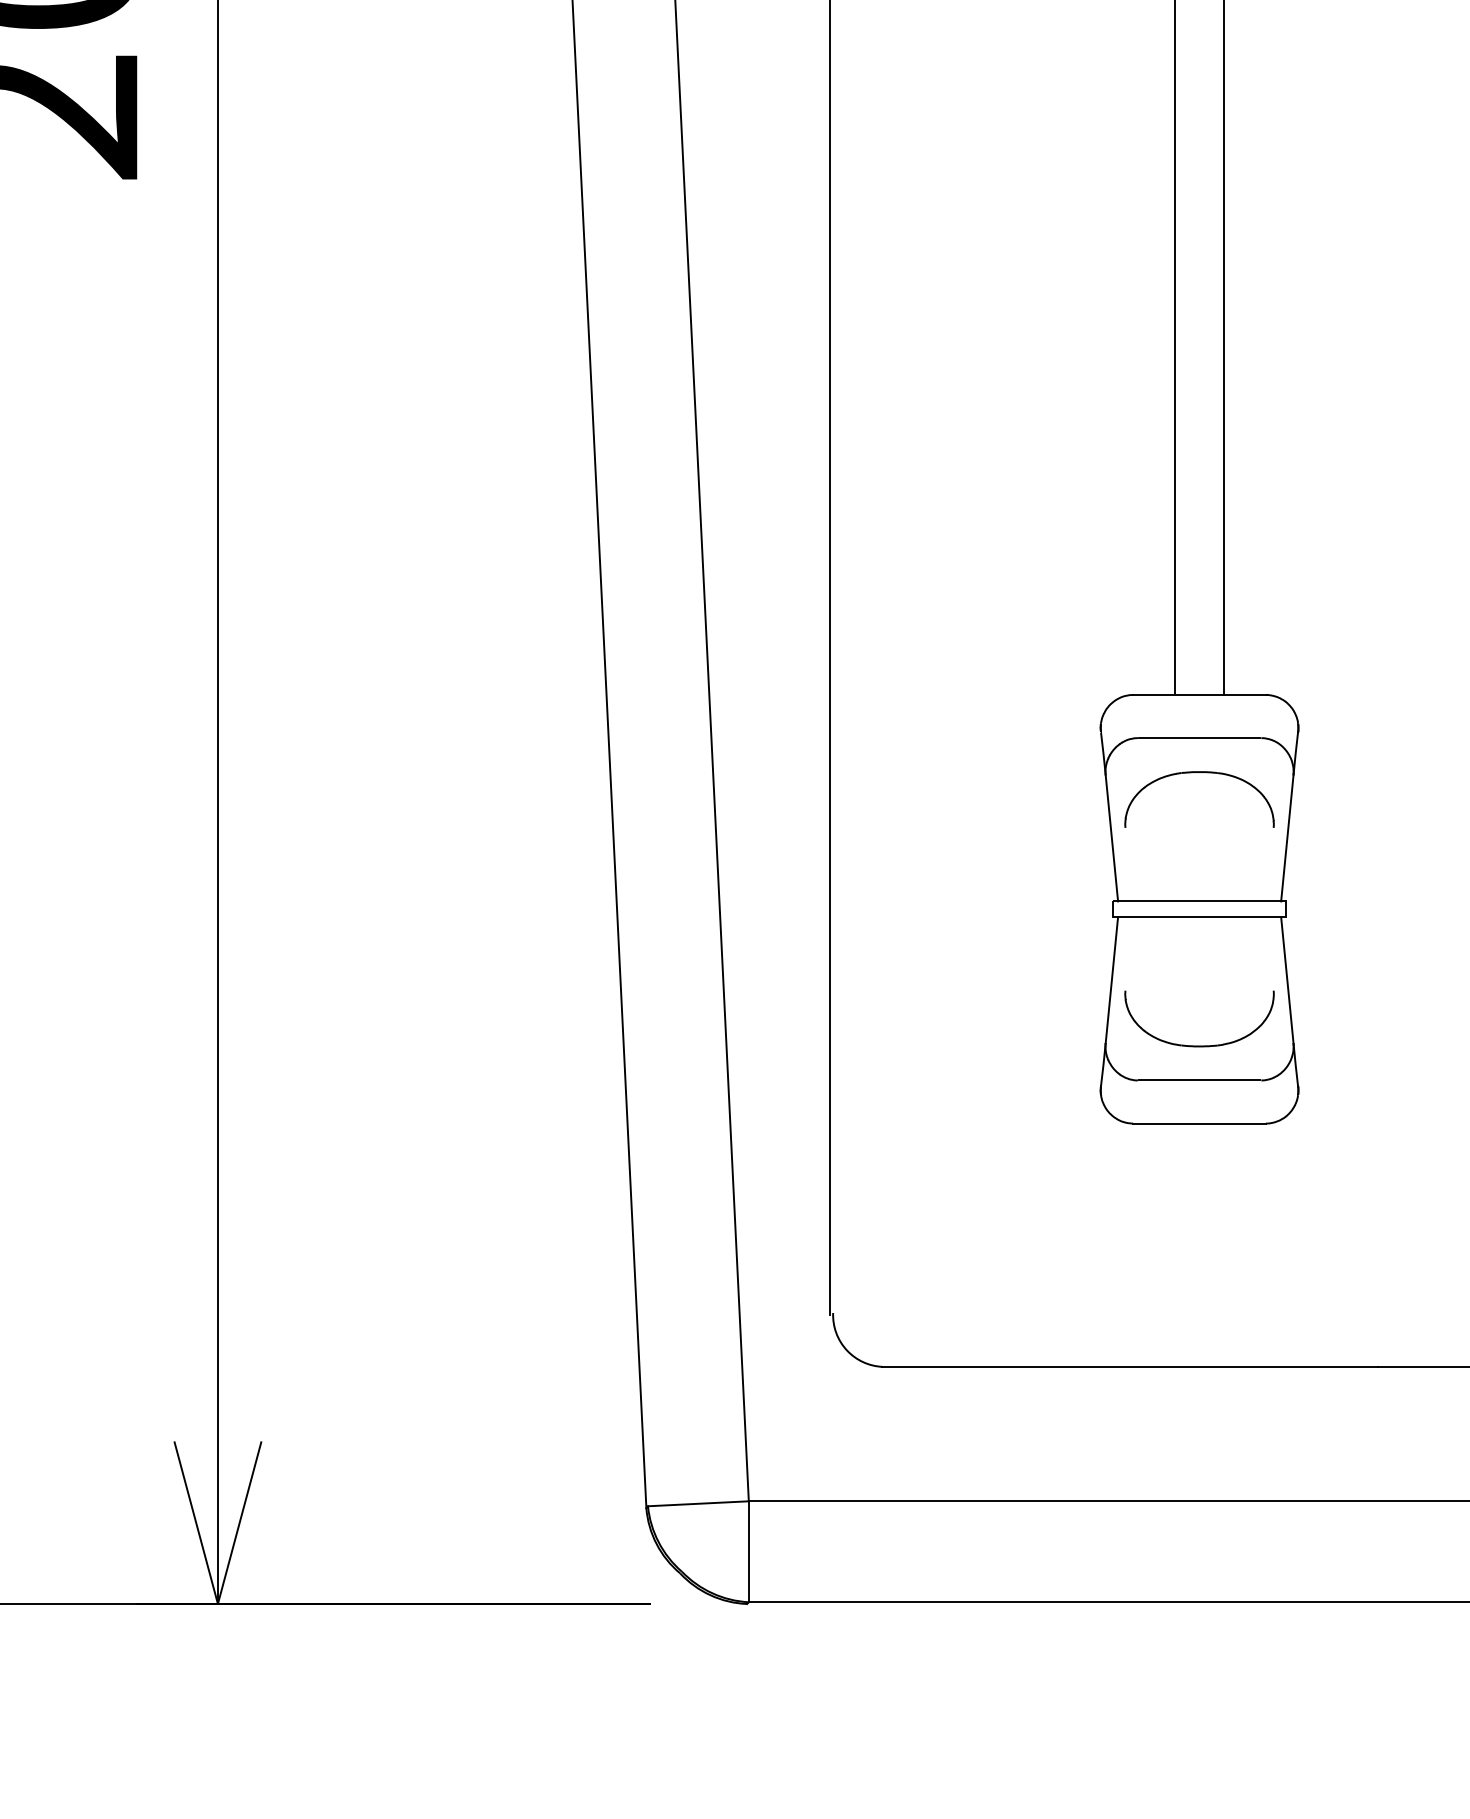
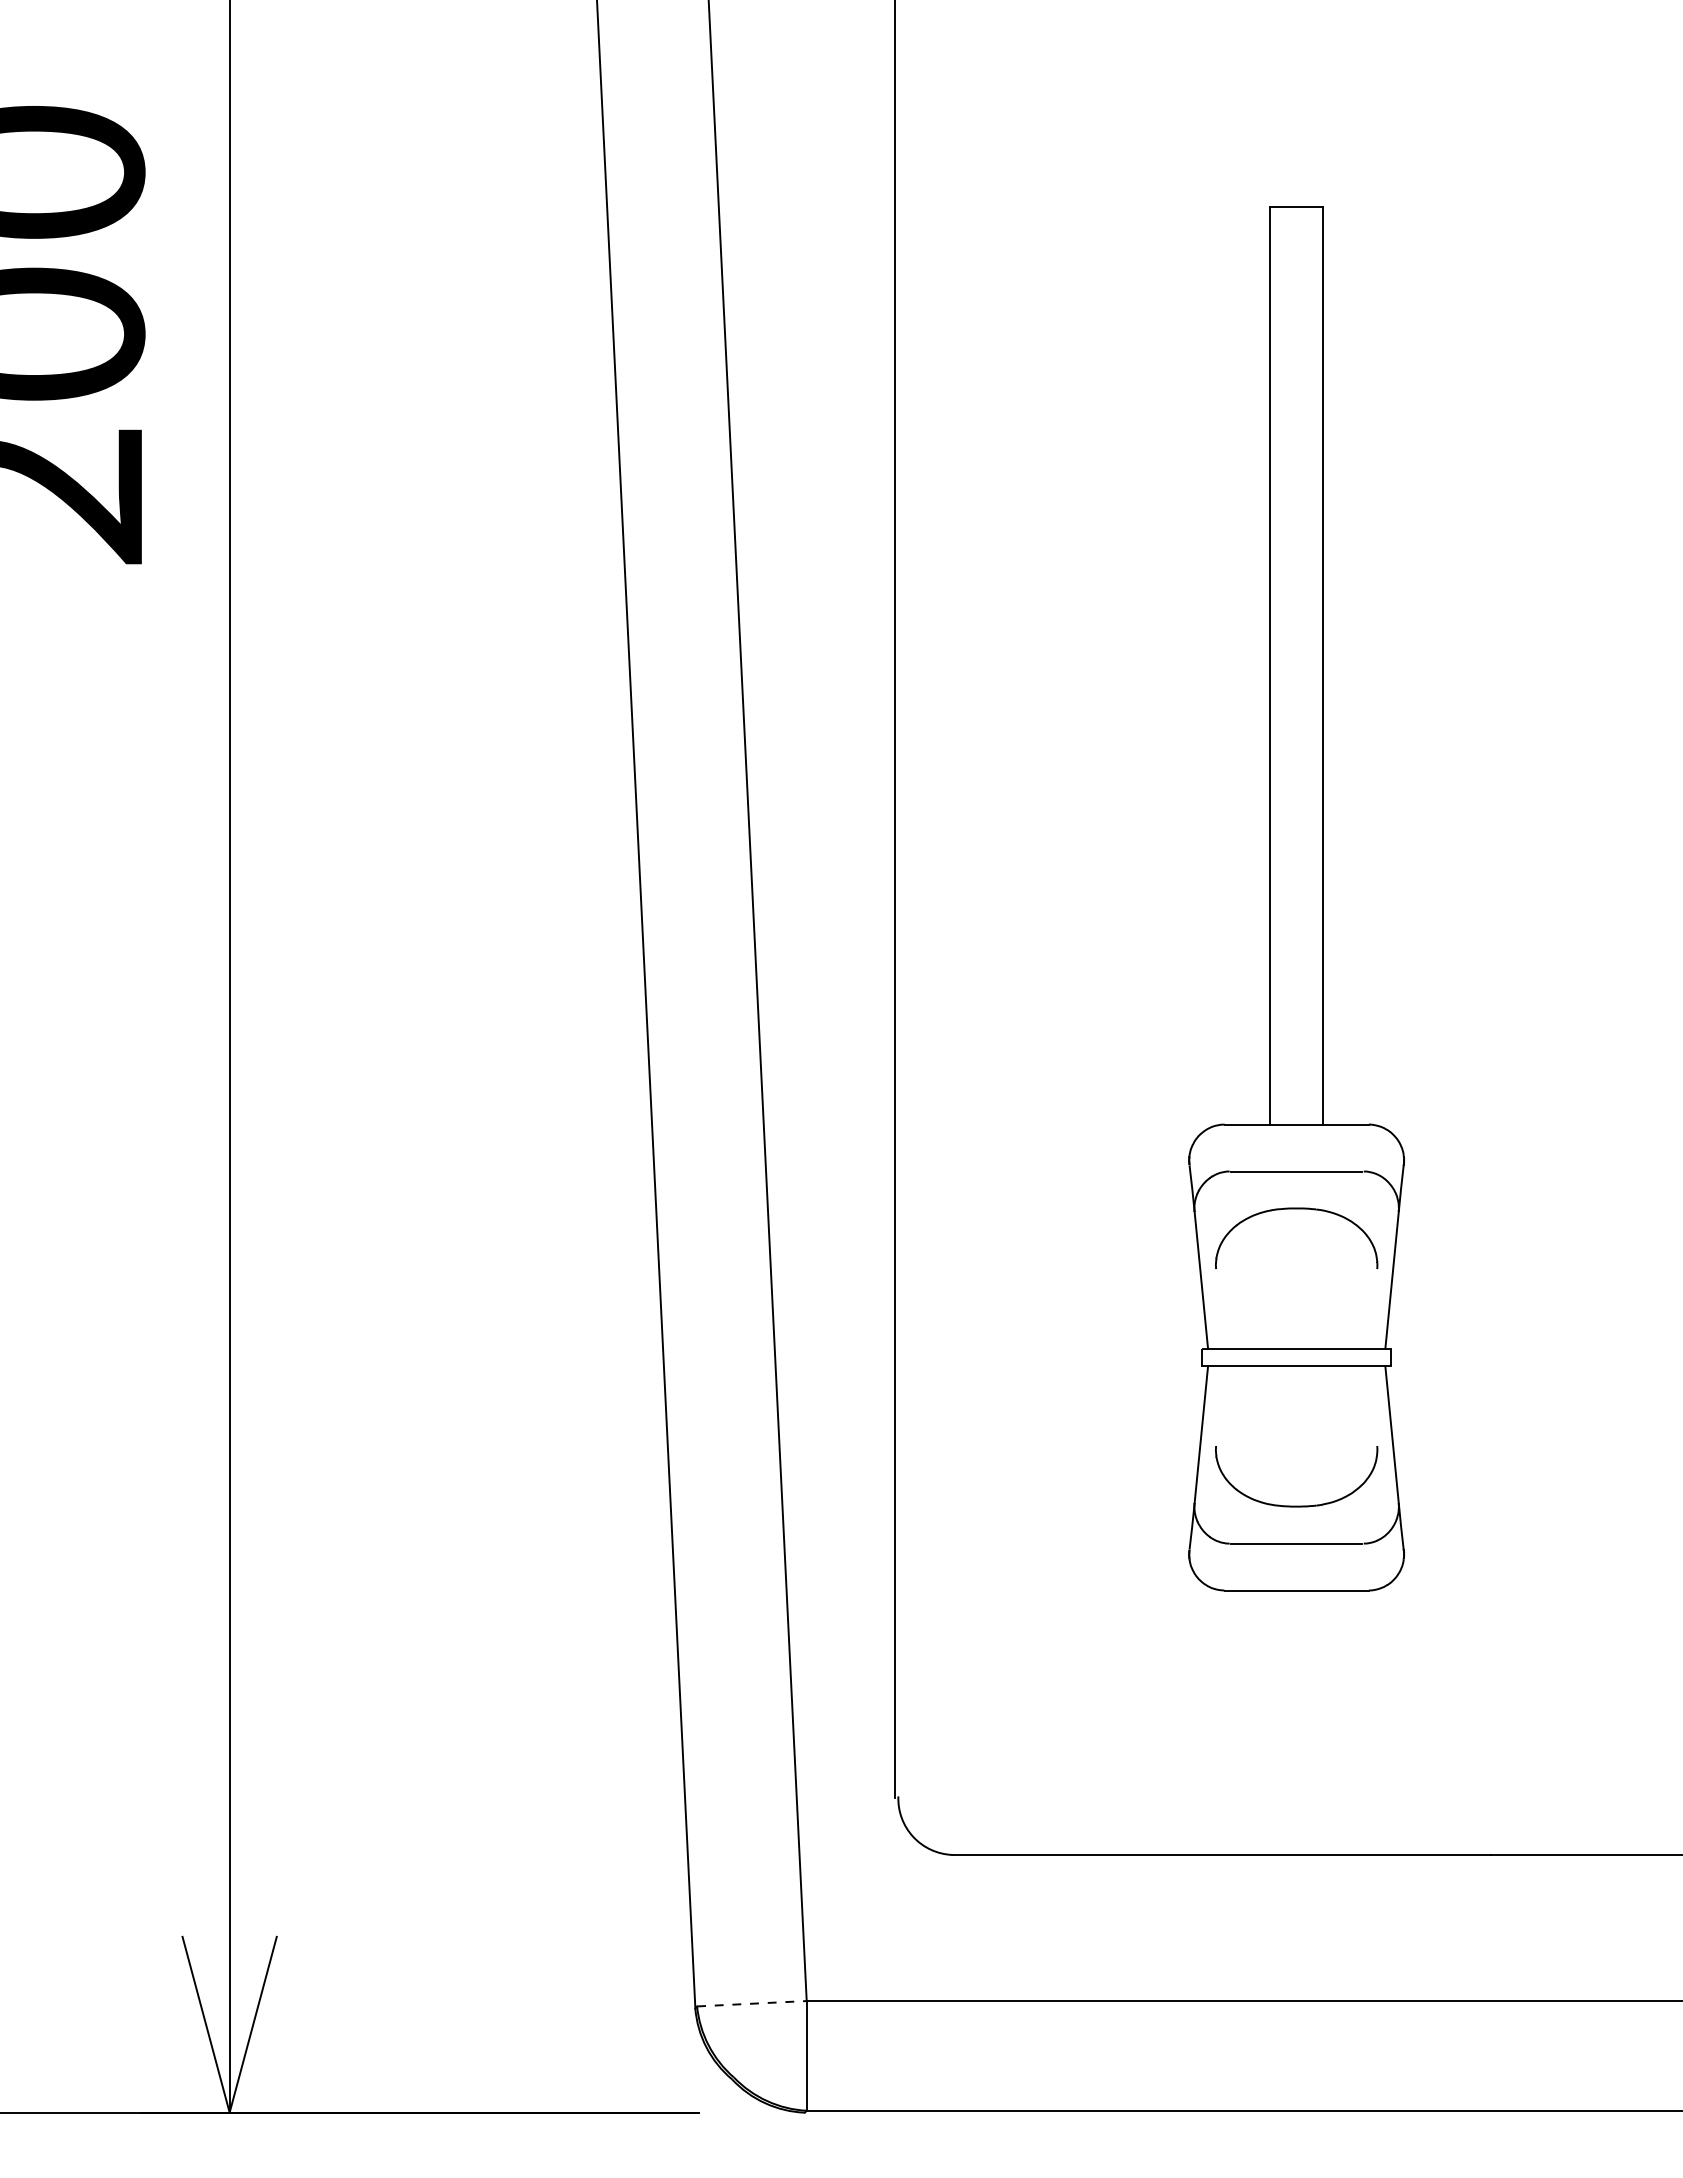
line: (698, 1503) -> (751, 2003), solid -> dashed

